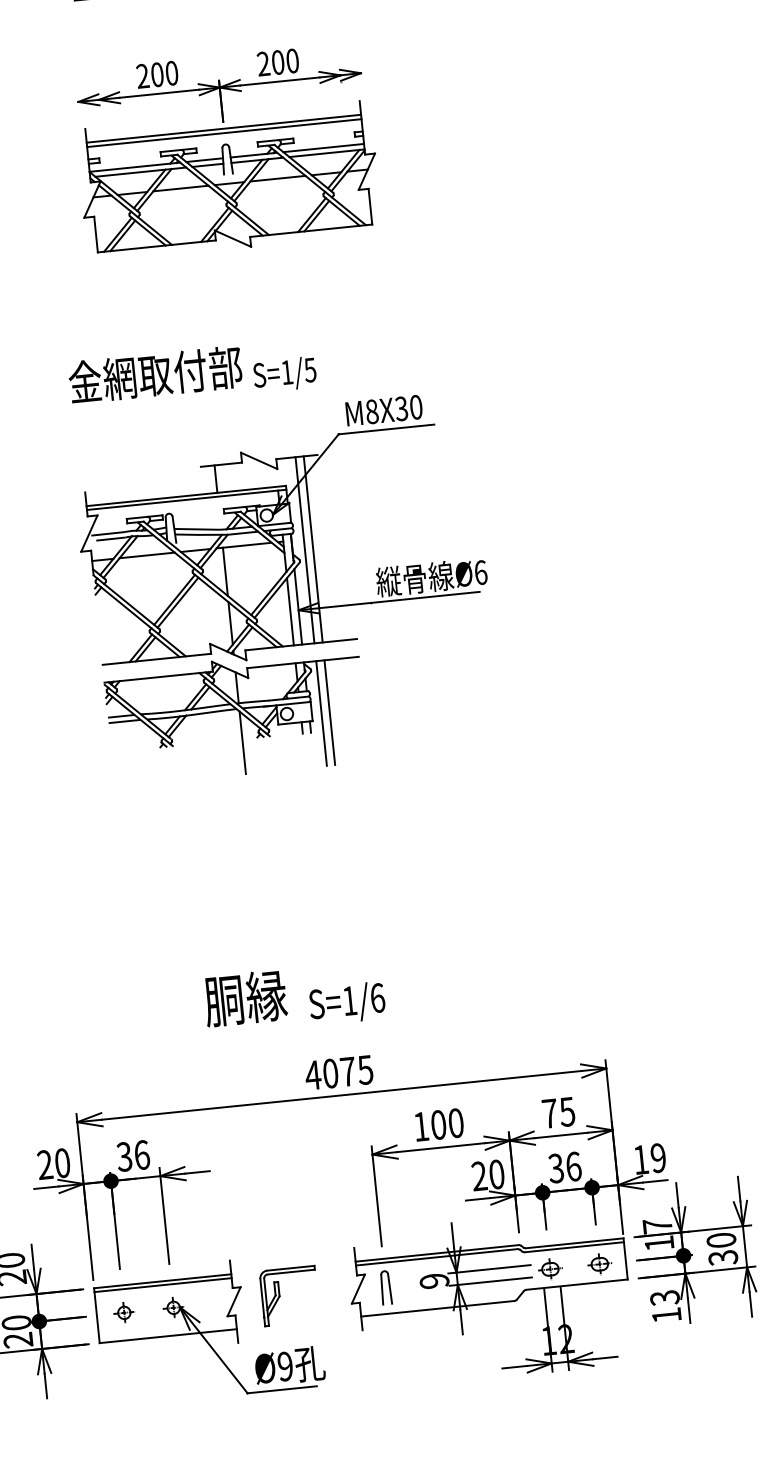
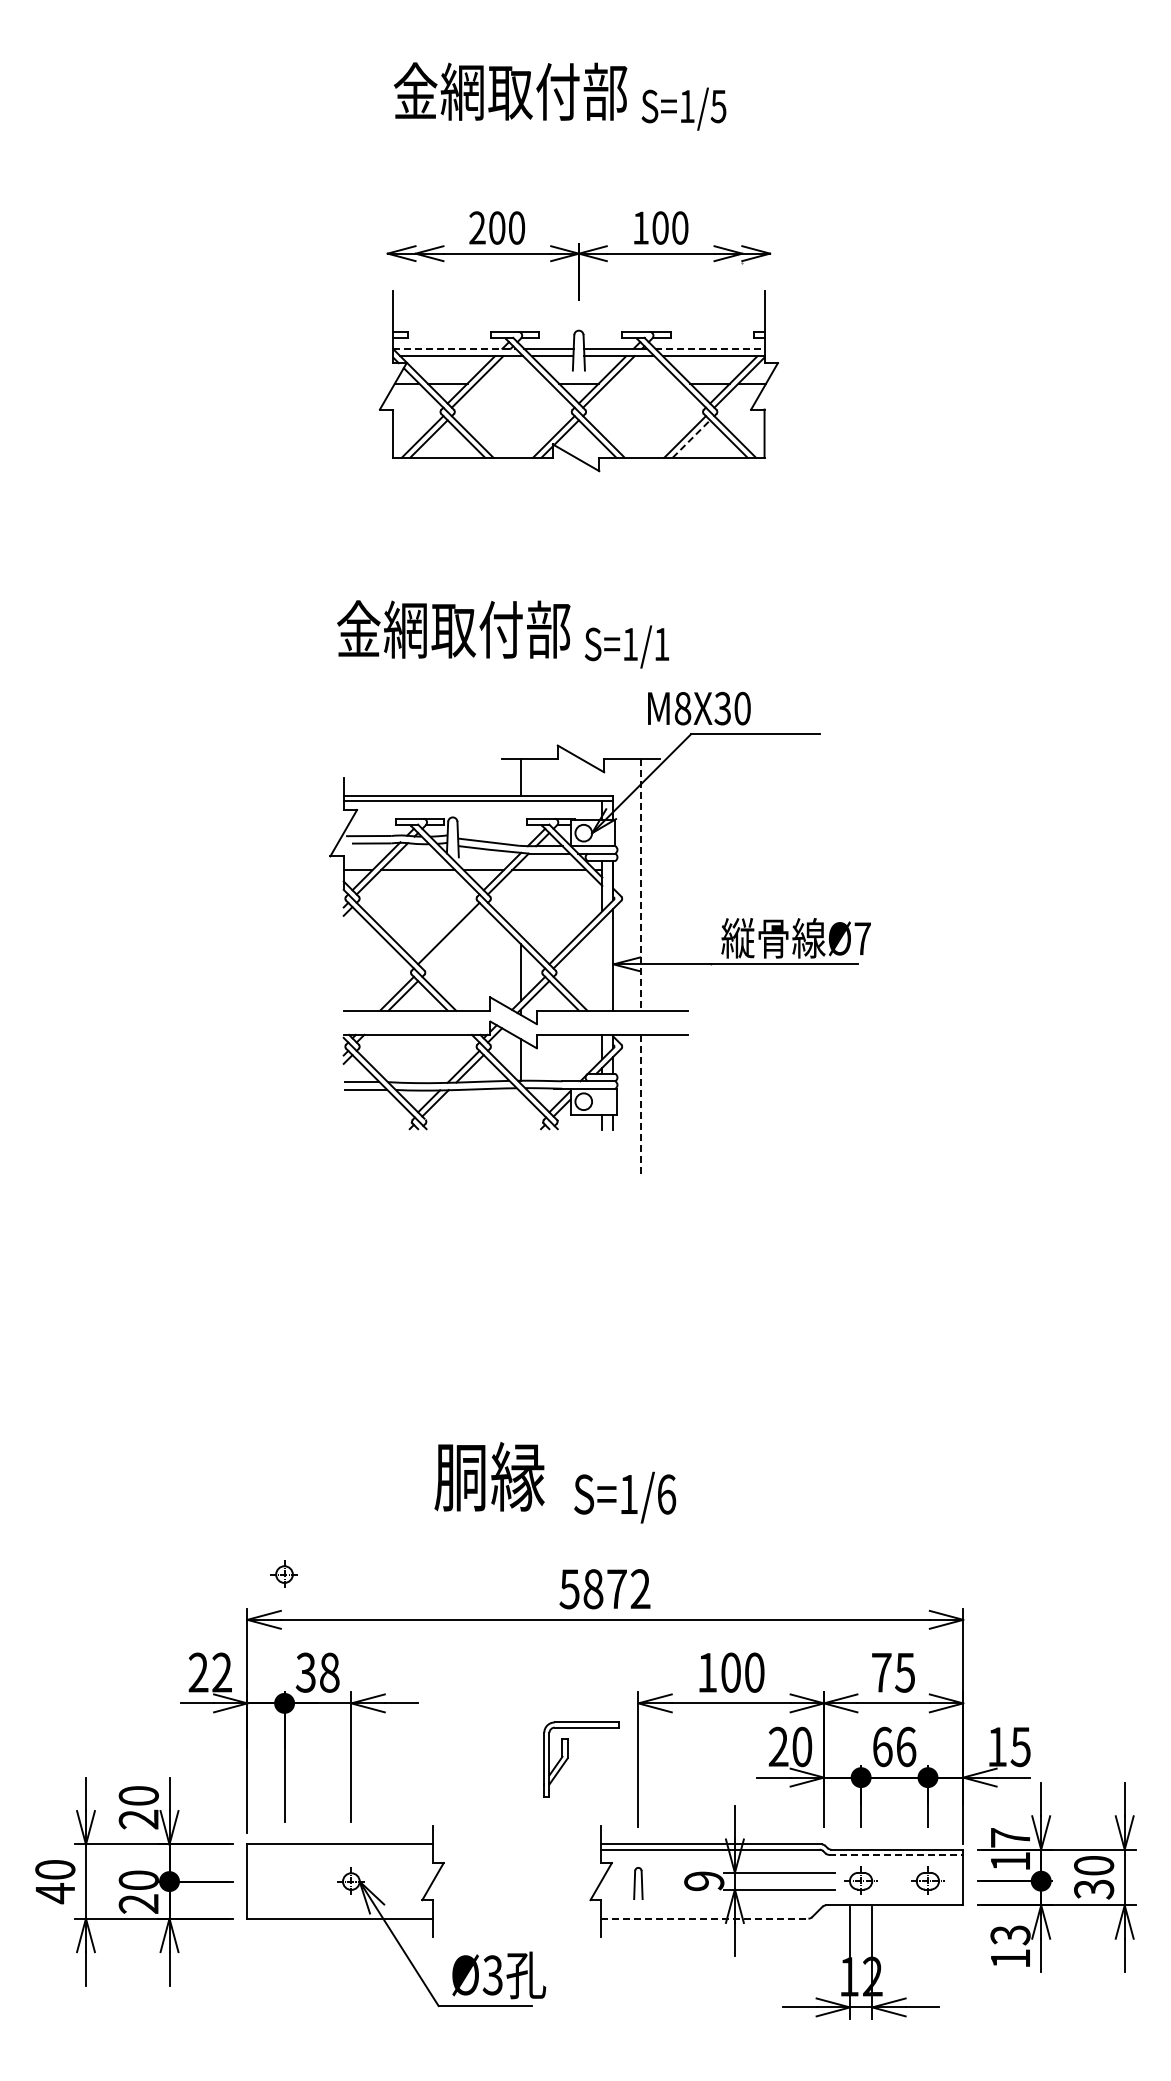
text: (263, 63) -> (640, 227), 200 -> 100
line: (223, 128) -> (578, 309), removed
line: (224, 133) -> (578, 315), removed
line: (323, 147) -> (709, 348), solid -> dashed
line: (135, 166) -> (455, 348), solid -> dashed
line: (277, 178) -> (644, 383), removed
line: (181, 188) -> (513, 383), removed
line: (316, 216) -> (691, 439), solid -> dashed
text: (310, 370) -> (661, 644), S=1/5 -> S=1/1
text: (384, 410) -> (699, 708), moved
line: (305, 549) -> (630, 884), removed
line: (313, 549) -> (641, 884), solid -> dashed
line: (225, 571) -> (520, 902), removed
text: (480, 572) -> (862, 938), Ø6 -> Ø7
line: (177, 602) -> (452, 937), removed
line: (290, 611) -> (602, 964), removed
line: (329, 712) -> (641, 1105), solid -> dashed
line: (321, 713) -> (630, 1105), removed
line: (242, 743) -> (520, 1134), removed
text: (338, 1072) -> (604, 1589), 4075 -> 5872
text: (141, 1154) -> (329, 1672), 36 -> 38
text: (658, 1157) -> (1020, 1746), 19 -> 15
text: (62, 1163) -> (221, 1672), 20 -> 22
text: (556, 1168) -> (882, 1746), 36 -> 66
line: (574, 1246) -> (896, 1854), solid -> dashed
line: (163, 1284) -> (340, 1849), removed
part: (386, 1287) -> (638, 1883), size x0.7
part: (280, 1296) -> (568, 1759), moved
line: (437, 1308) -> (704, 1918), solid -> dashed
part: (123, 1312) -> (283, 1573), moved
text: (285, 1366) -> (492, 1975), Ø9 -> Ø3

